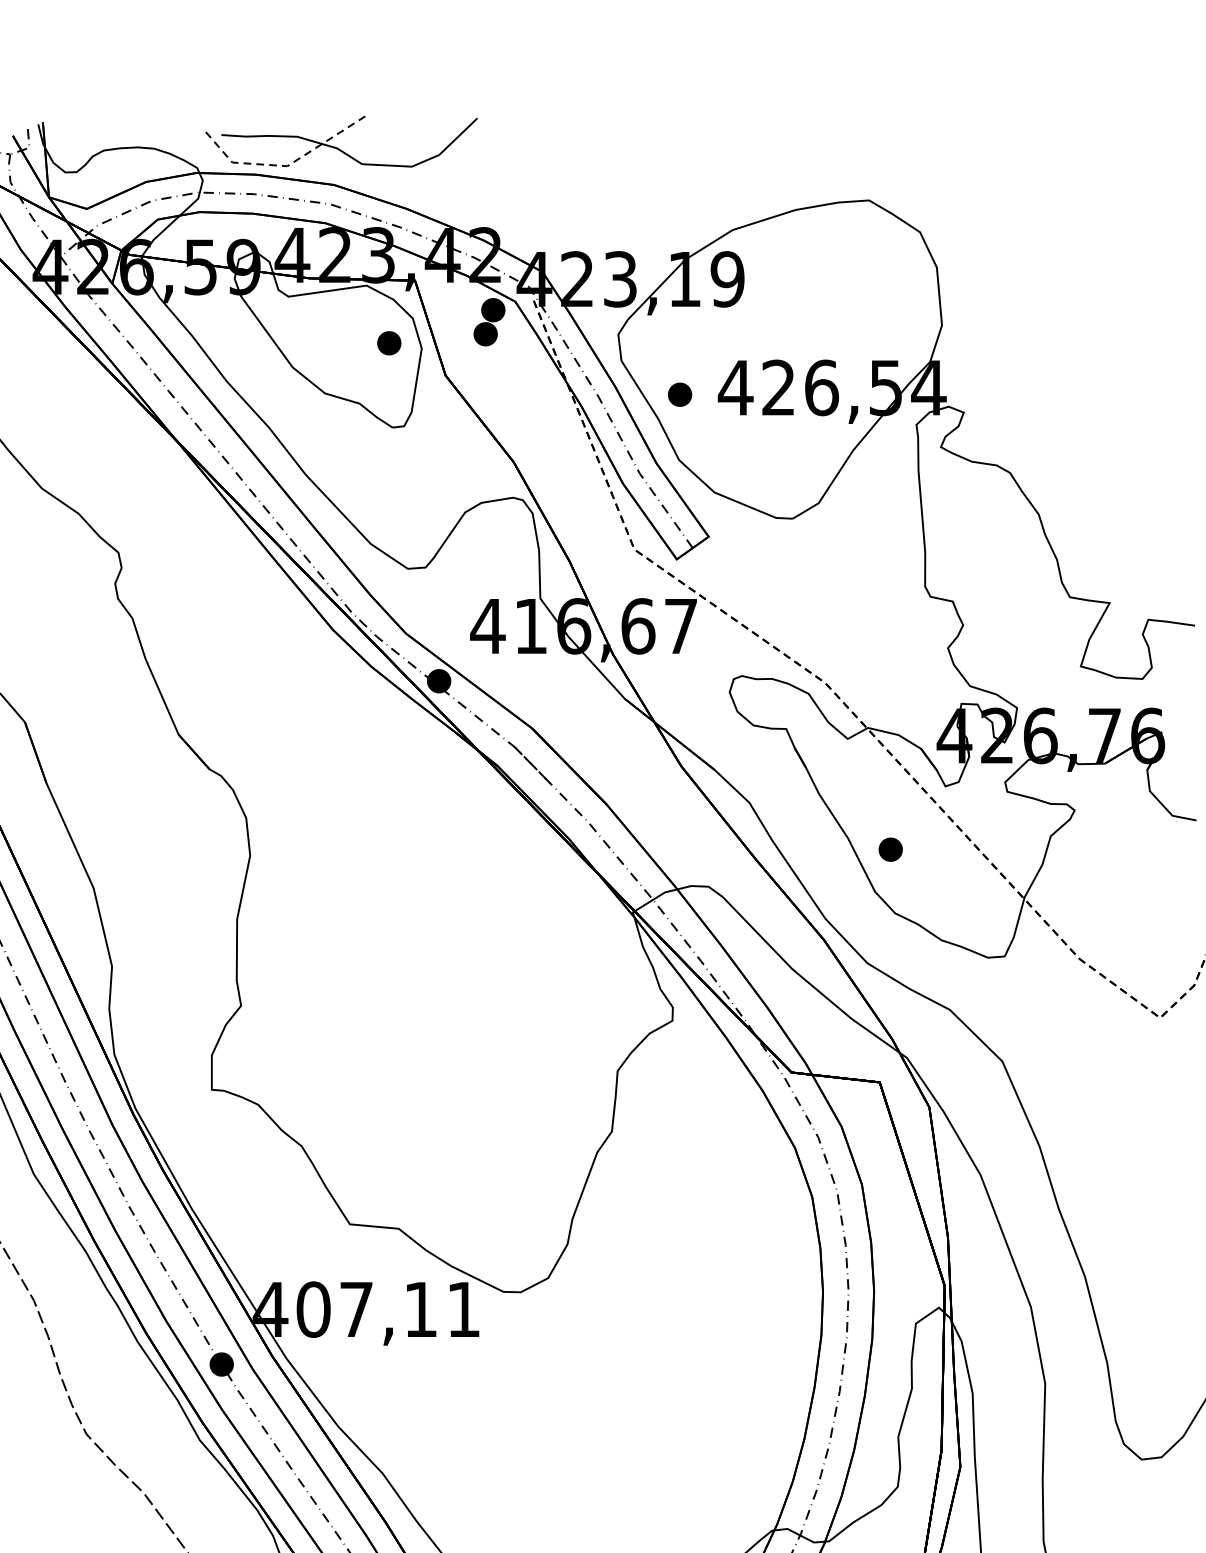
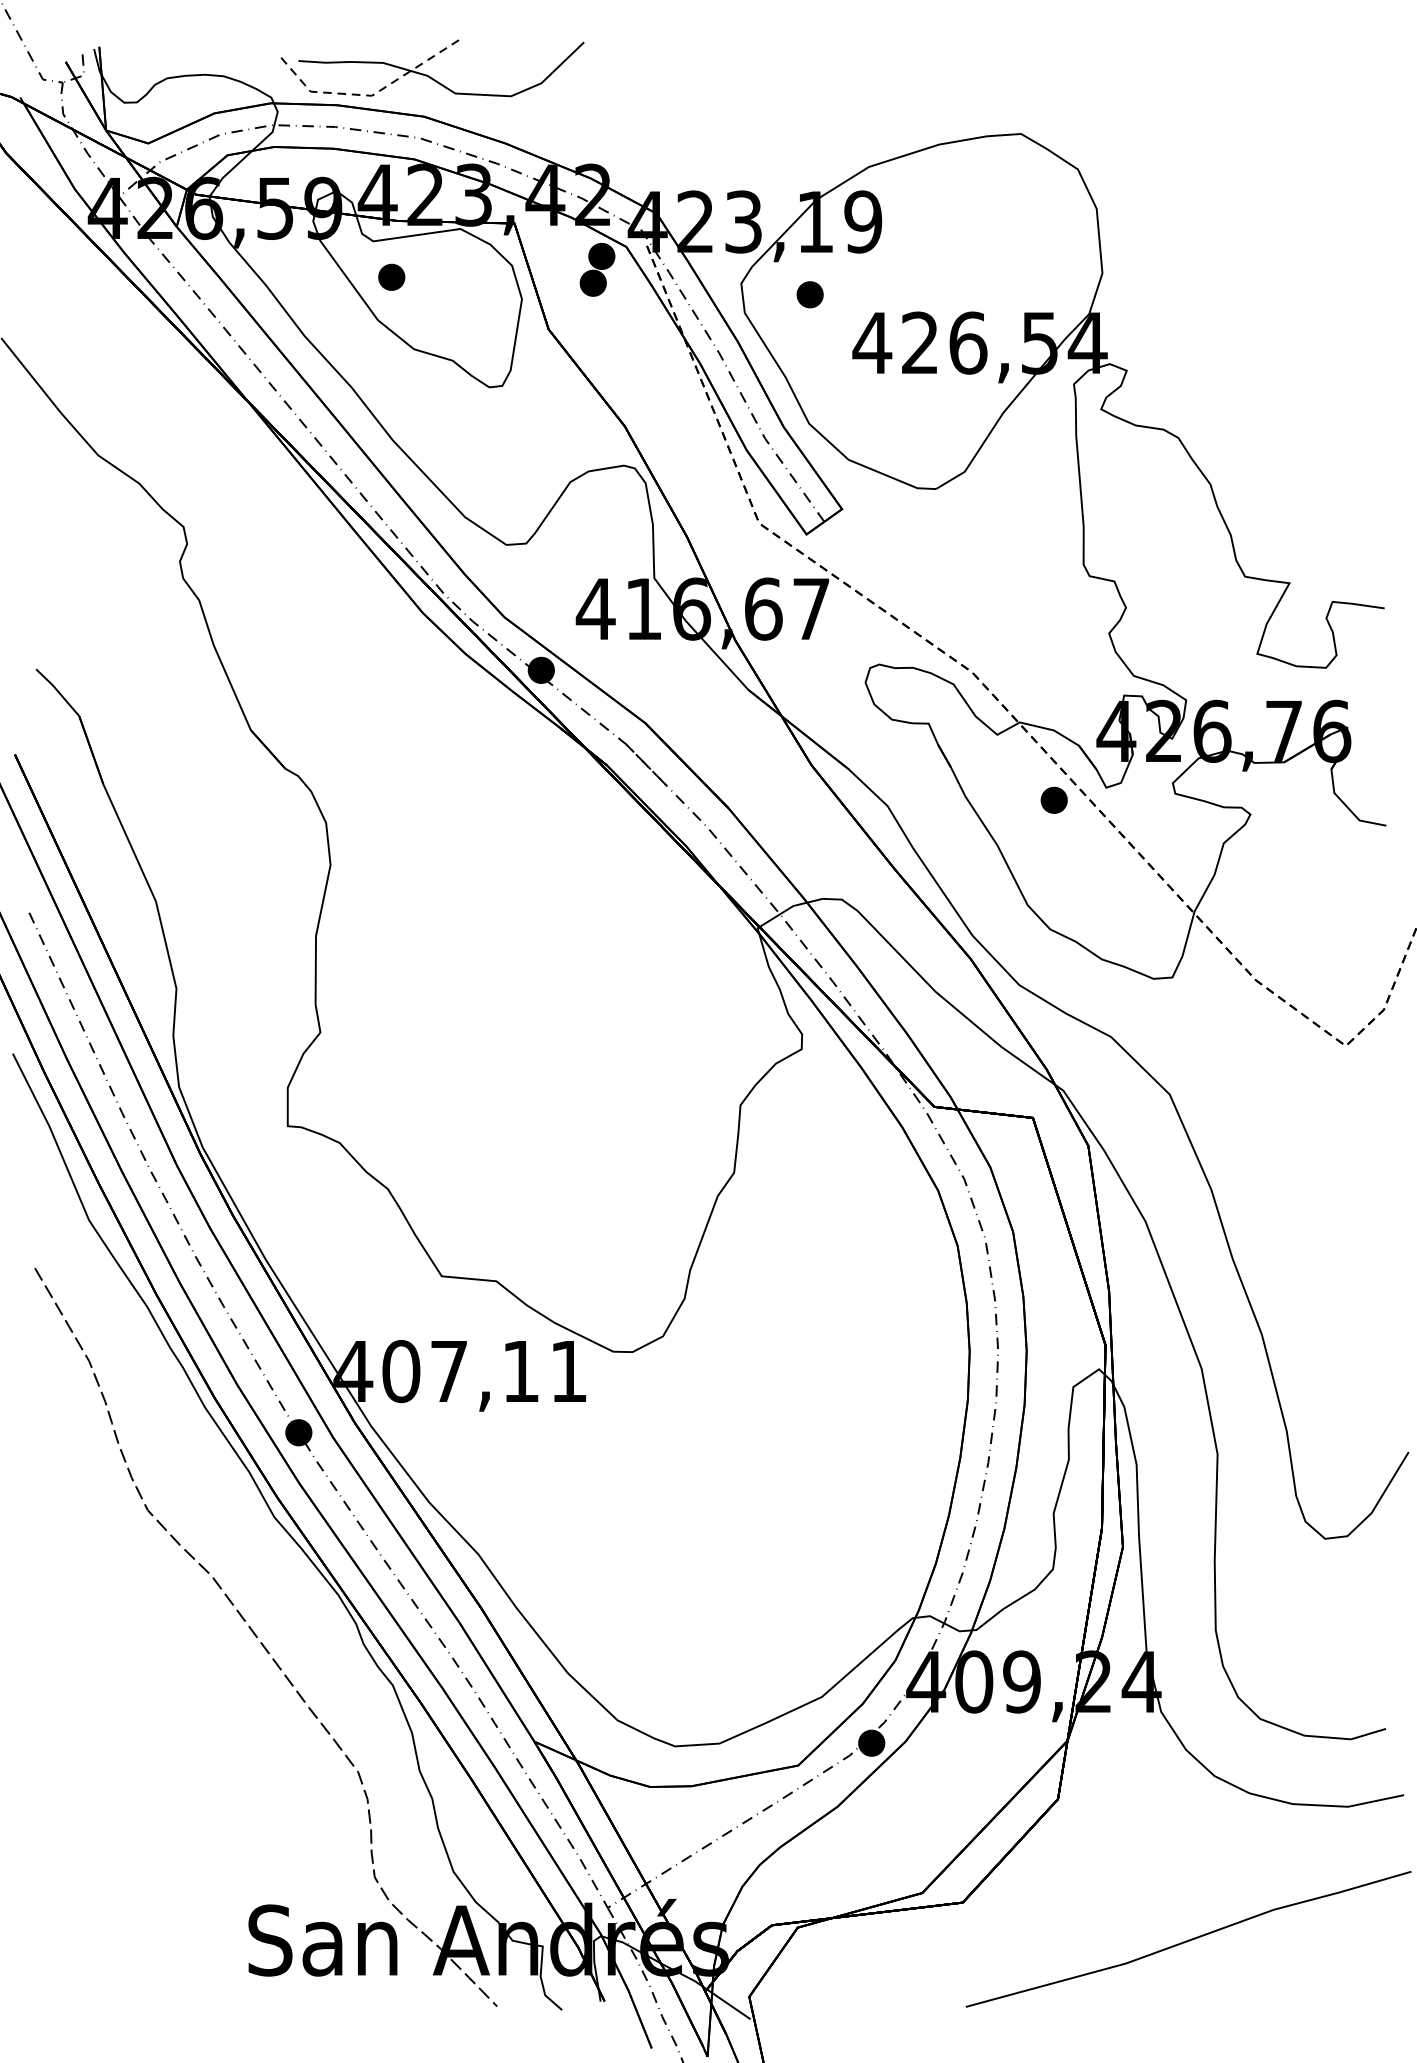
part: (389, 342) -> (391, 276), moved
part: (679, 394) -> (809, 294), moved
part: (890, 848) -> (1053, 799), moved

